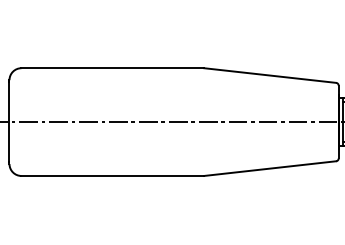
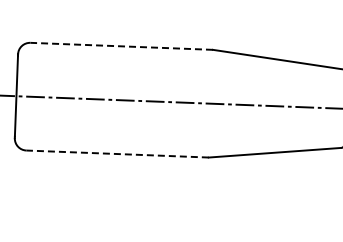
line: (112, 68) -> (121, 46), solid -> dashed
line: (112, 175) -> (117, 153), solid -> dashed

